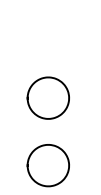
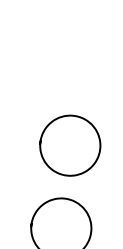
curve: (31, 88) -> (47, 129), moved

